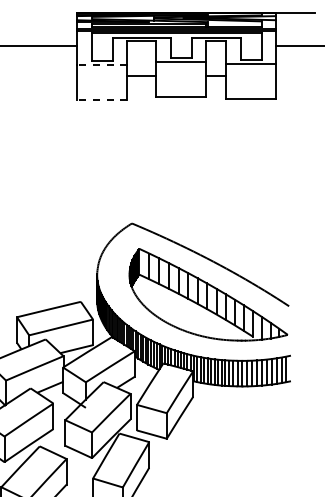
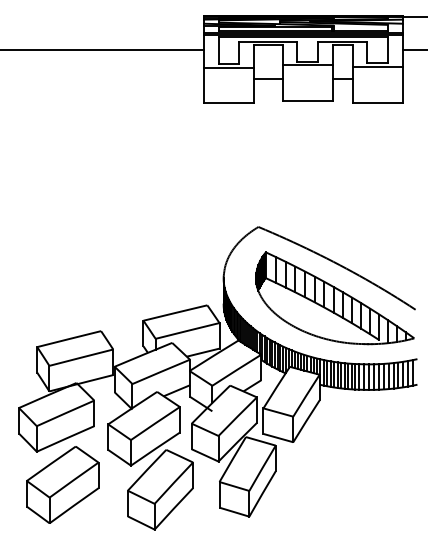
line: (102, 65) -> (228, 68), dashed -> solid
line: (102, 100) -> (228, 103), dashed -> solid

